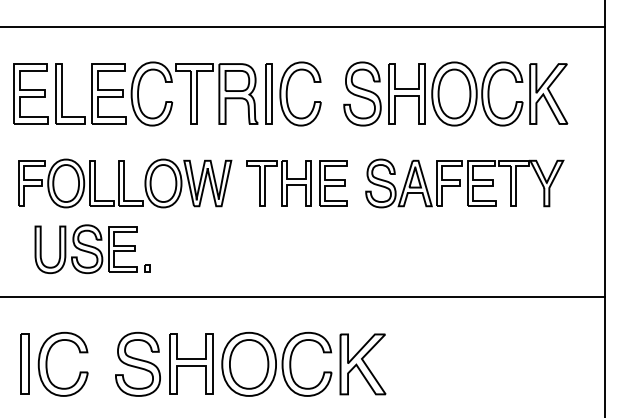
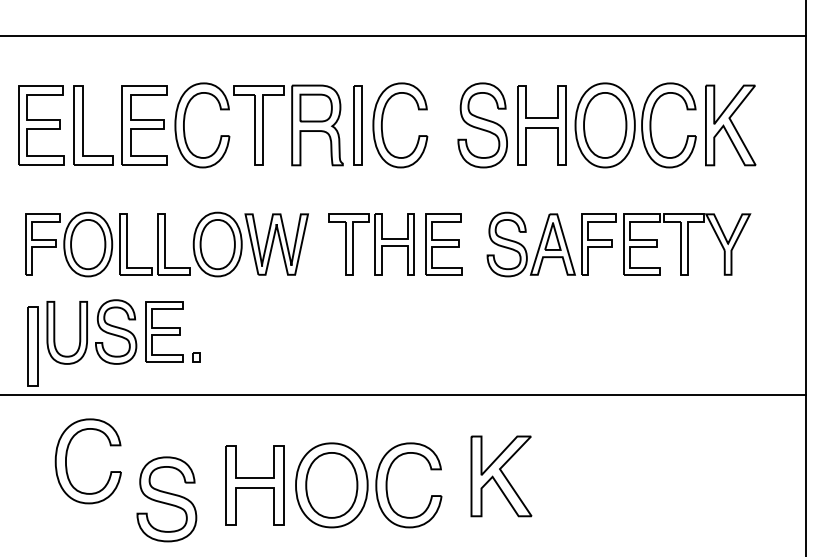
part: (47, 360) -> (67, 456), moved
part: (24, 364) -> (32, 346), moved
part: (137, 364) -> (166, 499), moved
part: (363, 364) -> (501, 476), moved

